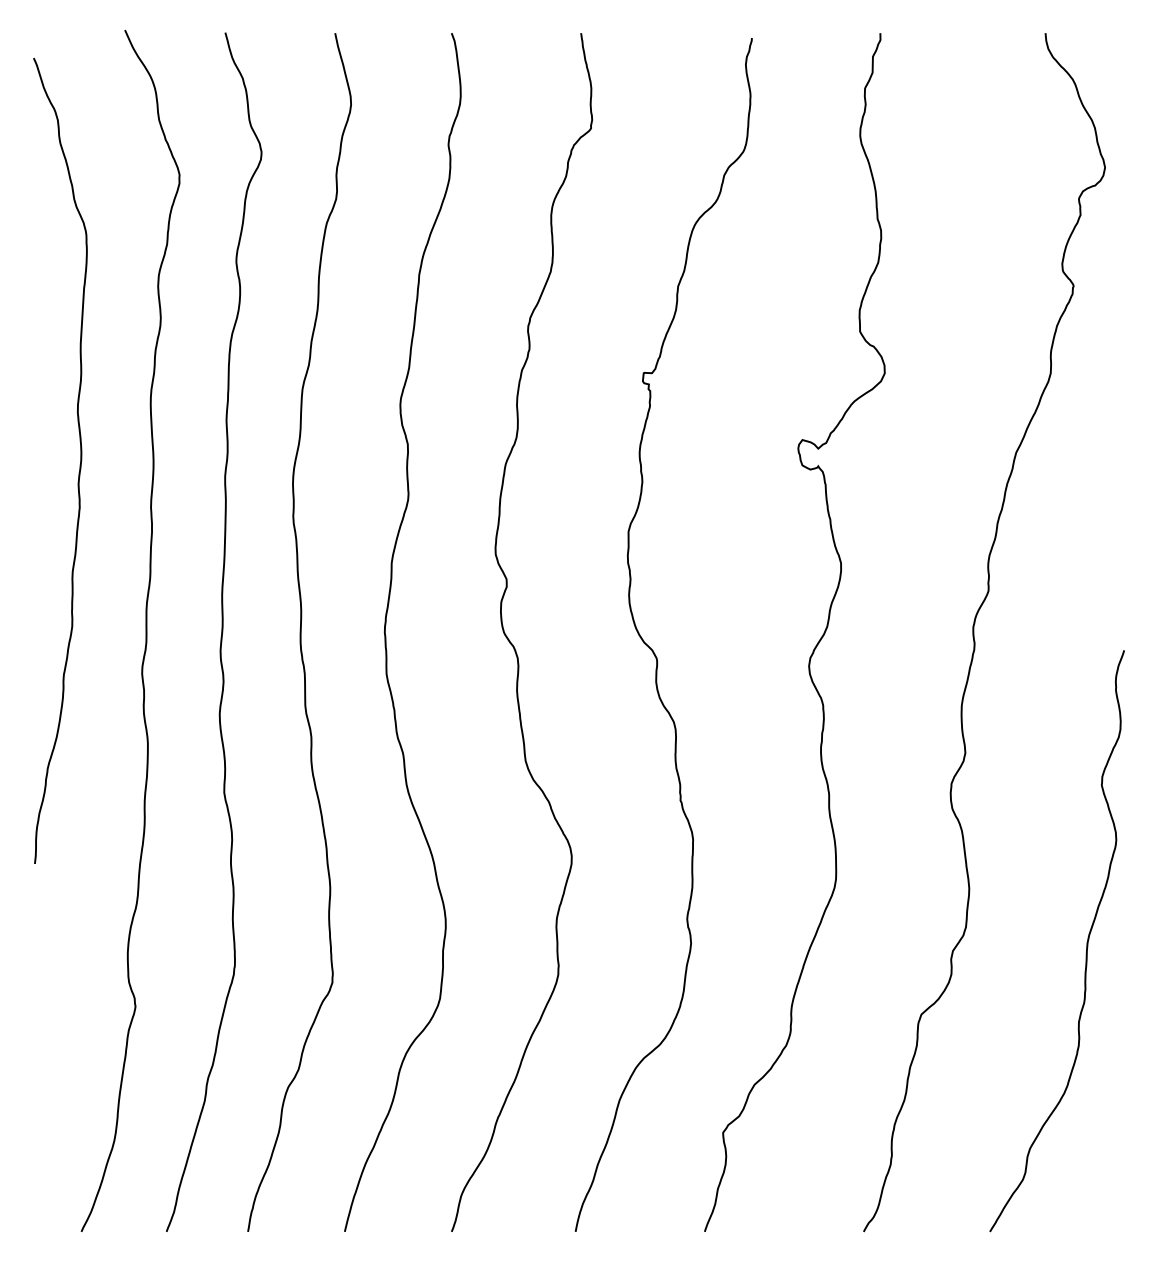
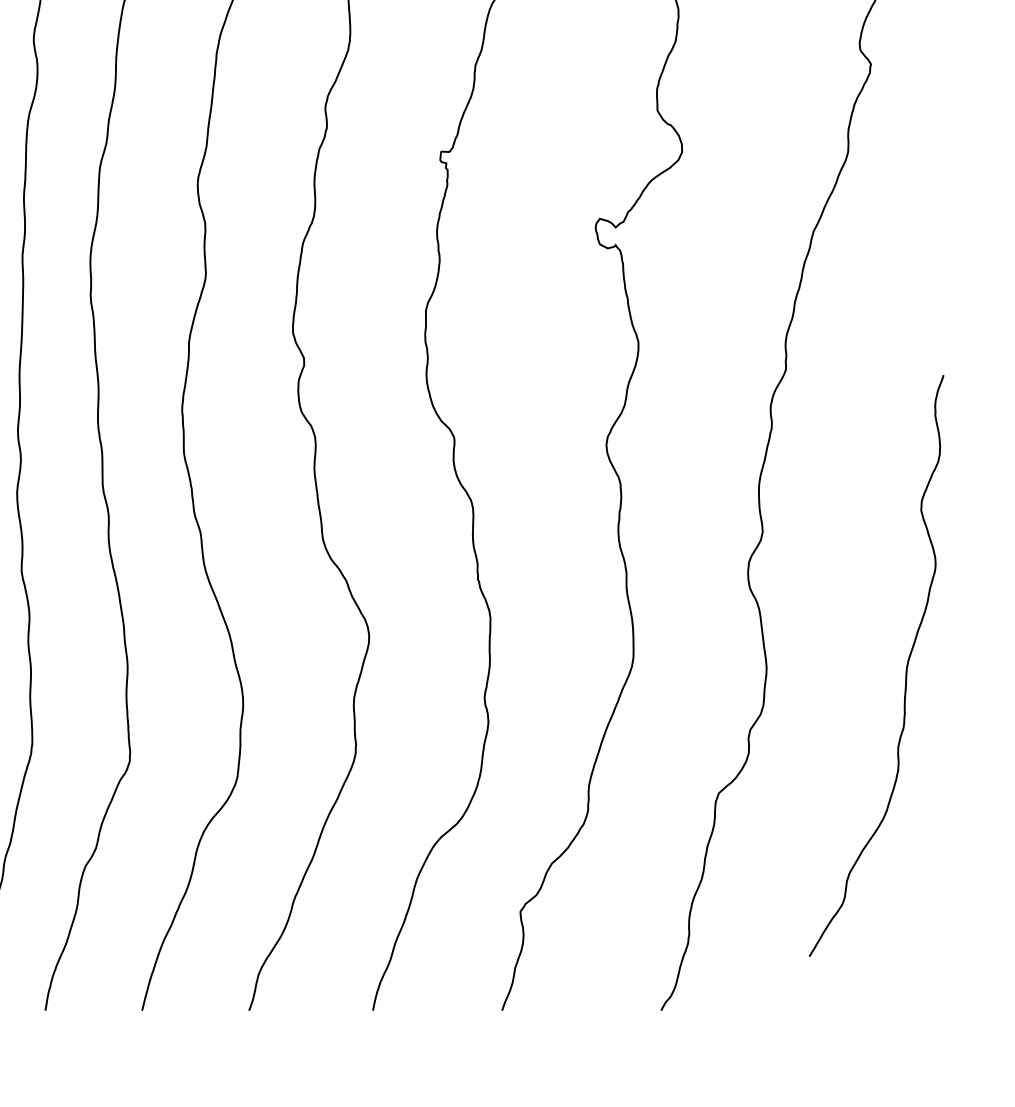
curve: (1086, 942) -> (905, 667), moved

